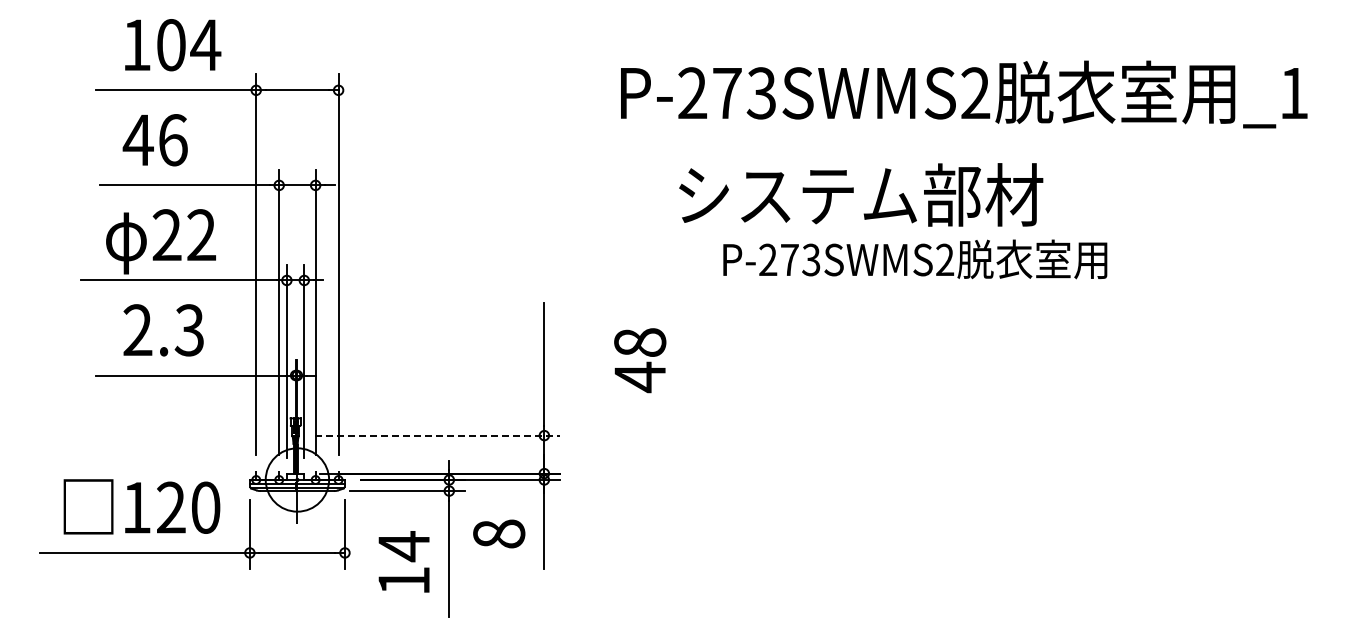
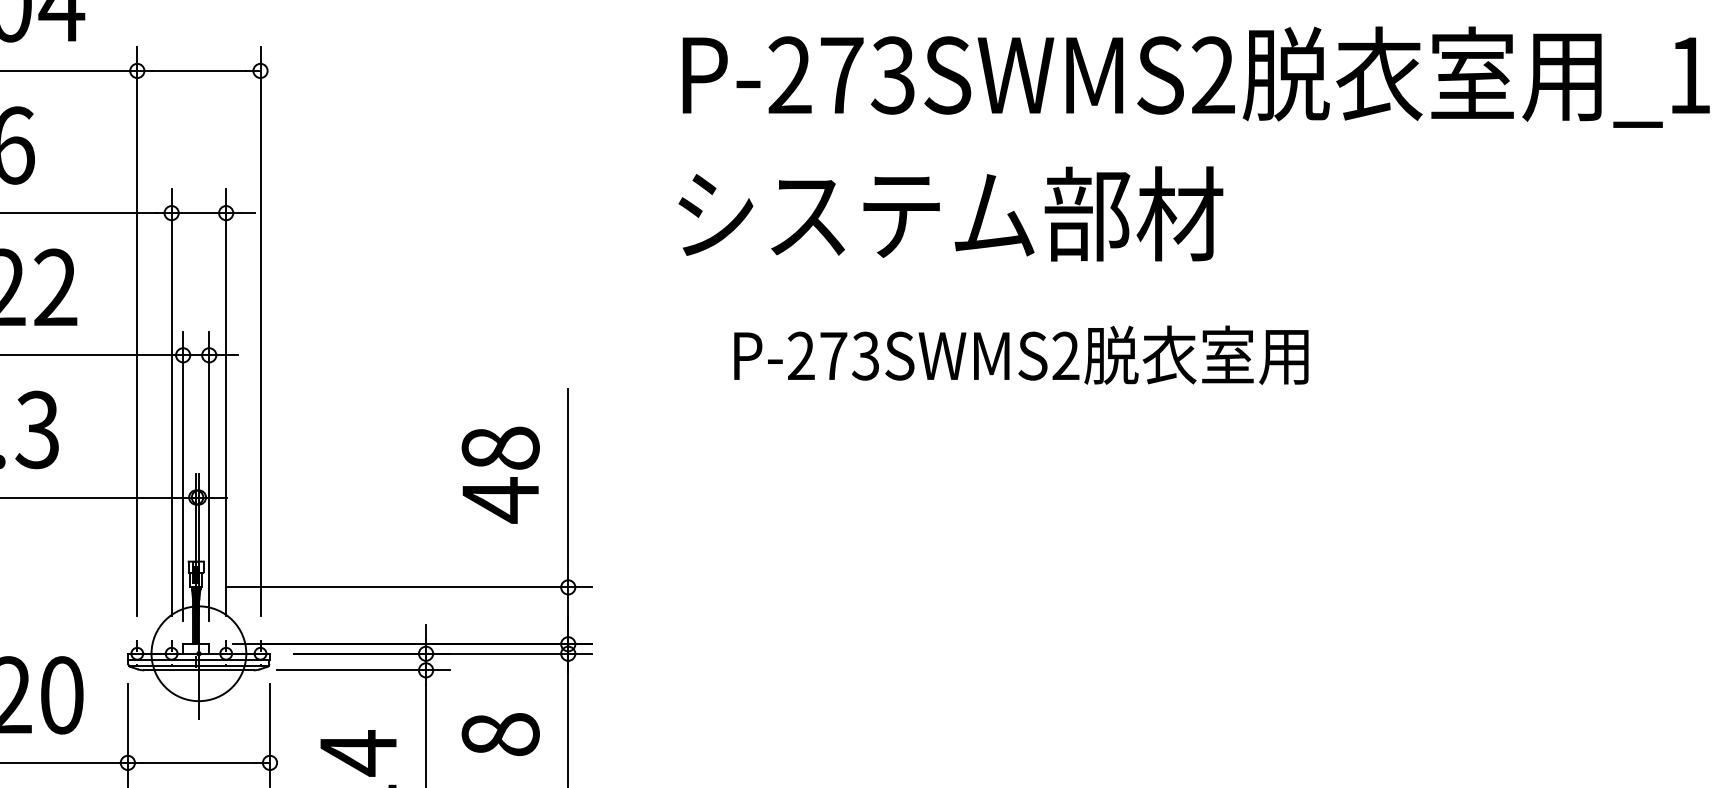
text: (861, 194) -> (951, 213), moved
text: (915, 259) -> (1021, 355), moved
text: (640, 360) -> (501, 475), moved
line: (438, 435) -> (409, 587), dashed -> solid

